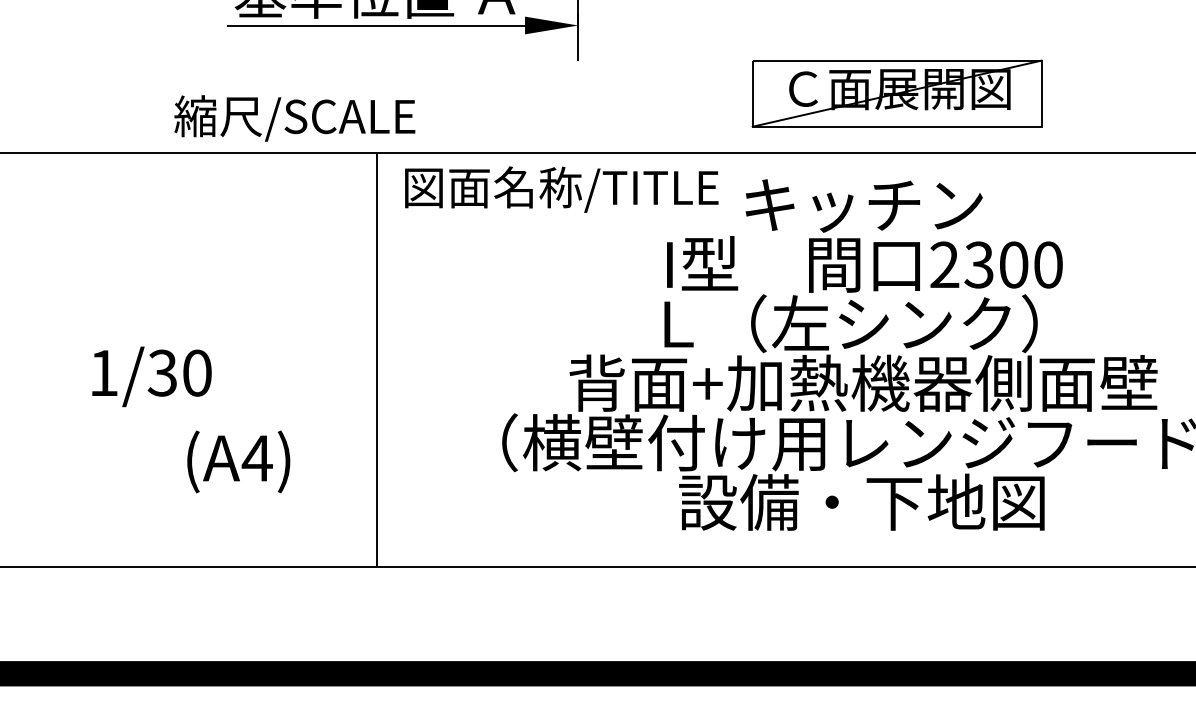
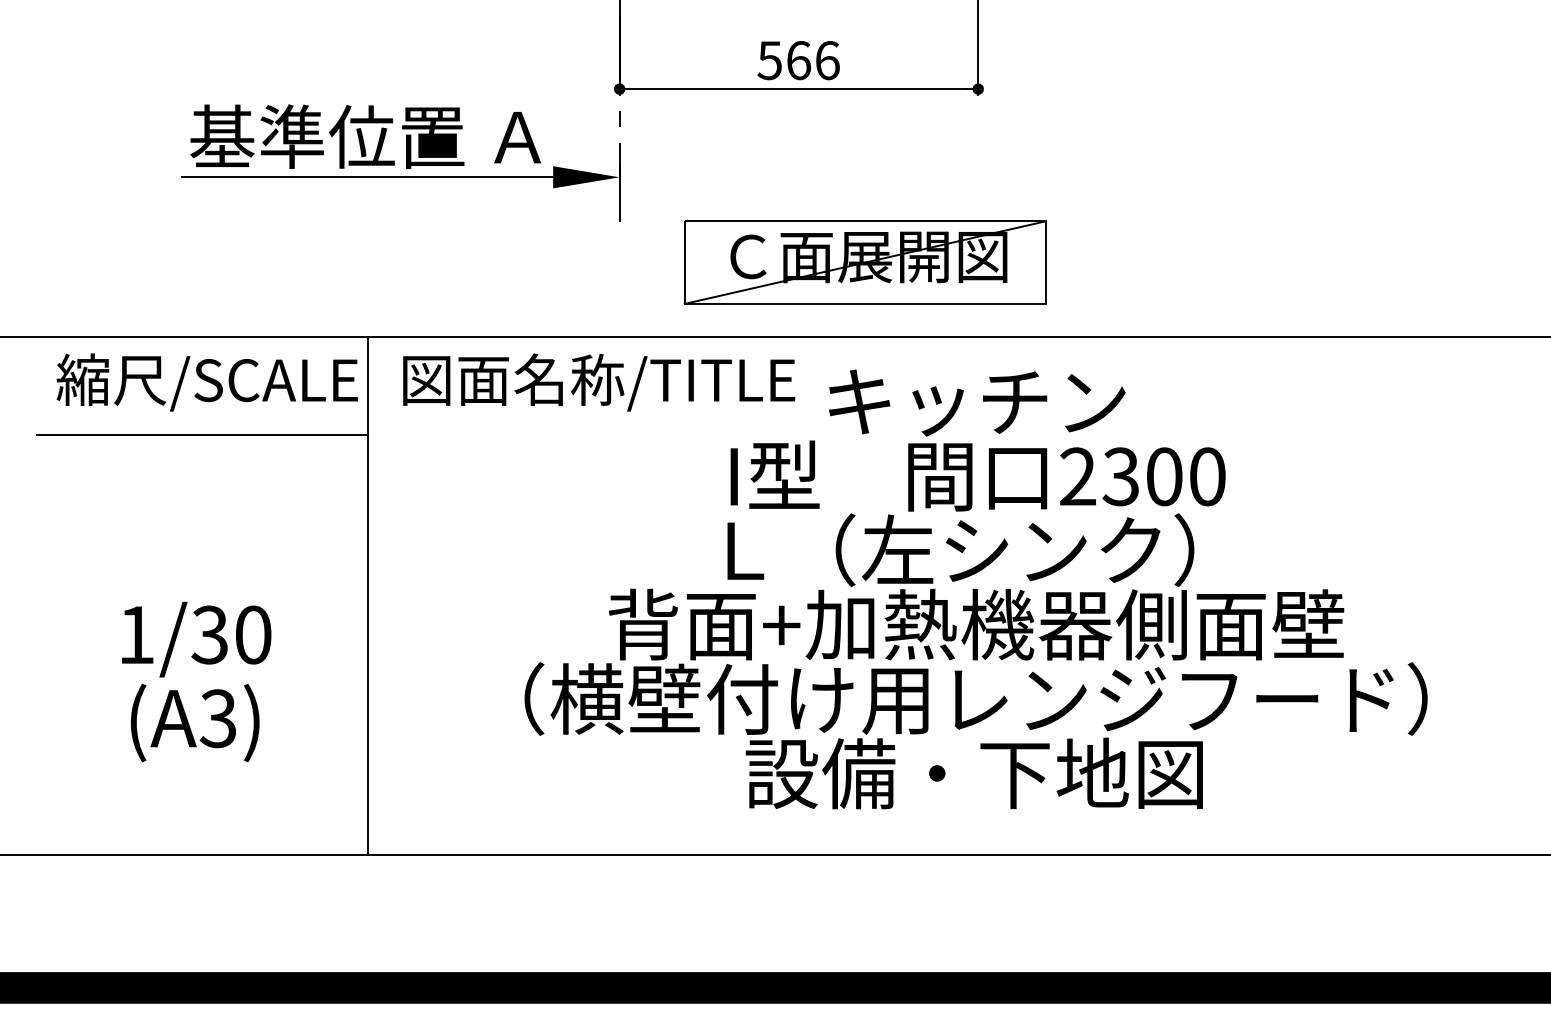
part: (896, 93) -> (864, 262), moved
text: (294, 118) -> (206, 382), moved
line: (244, 231) -> (202, 434), added
text: (151, 376) -> (196, 639), moved
text: (256, 458) -> (217, 718), (A4) -> (A3)

